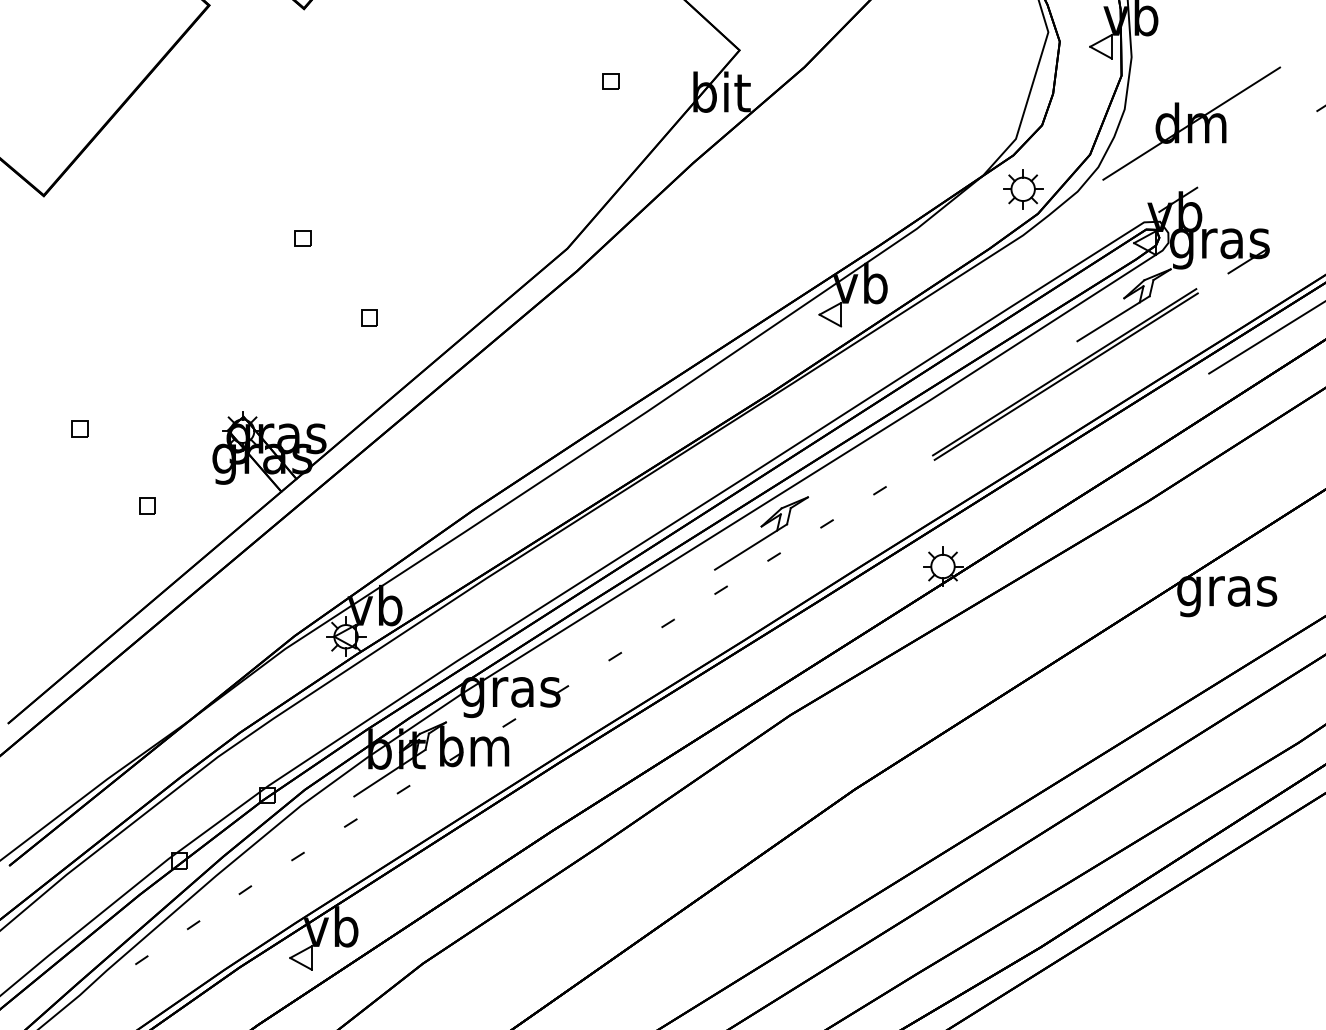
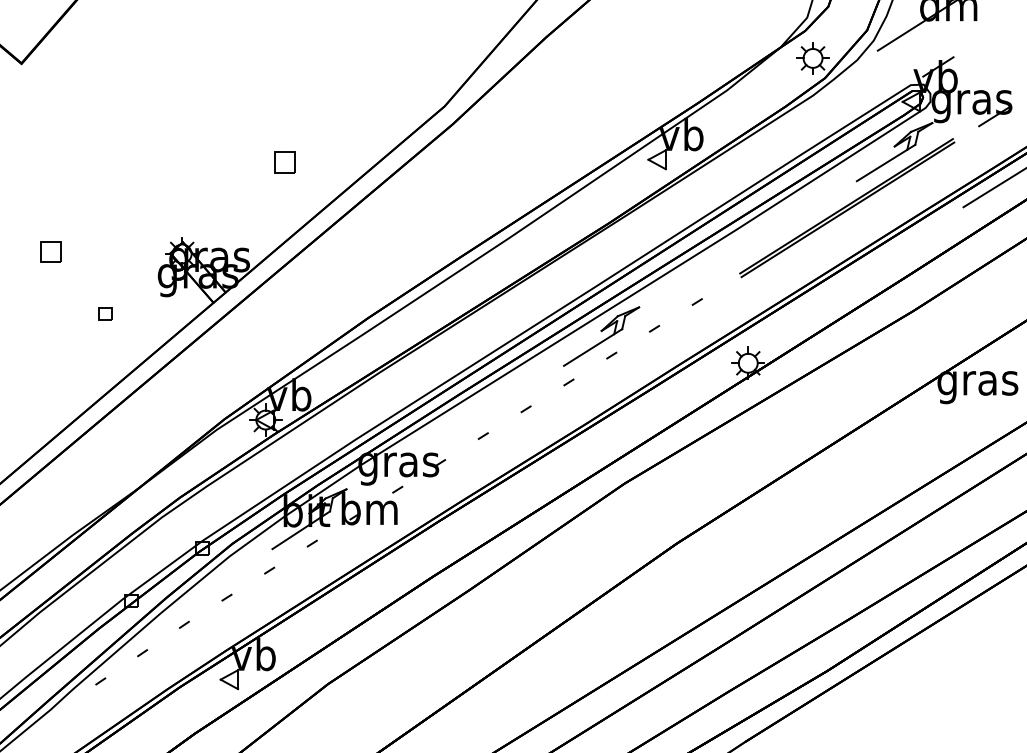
part: (302, 238) -> (230, 98), removed
part: (369, 317) -> (284, 162), size x1.6
part: (79, 428) -> (50, 251), size x1.6

